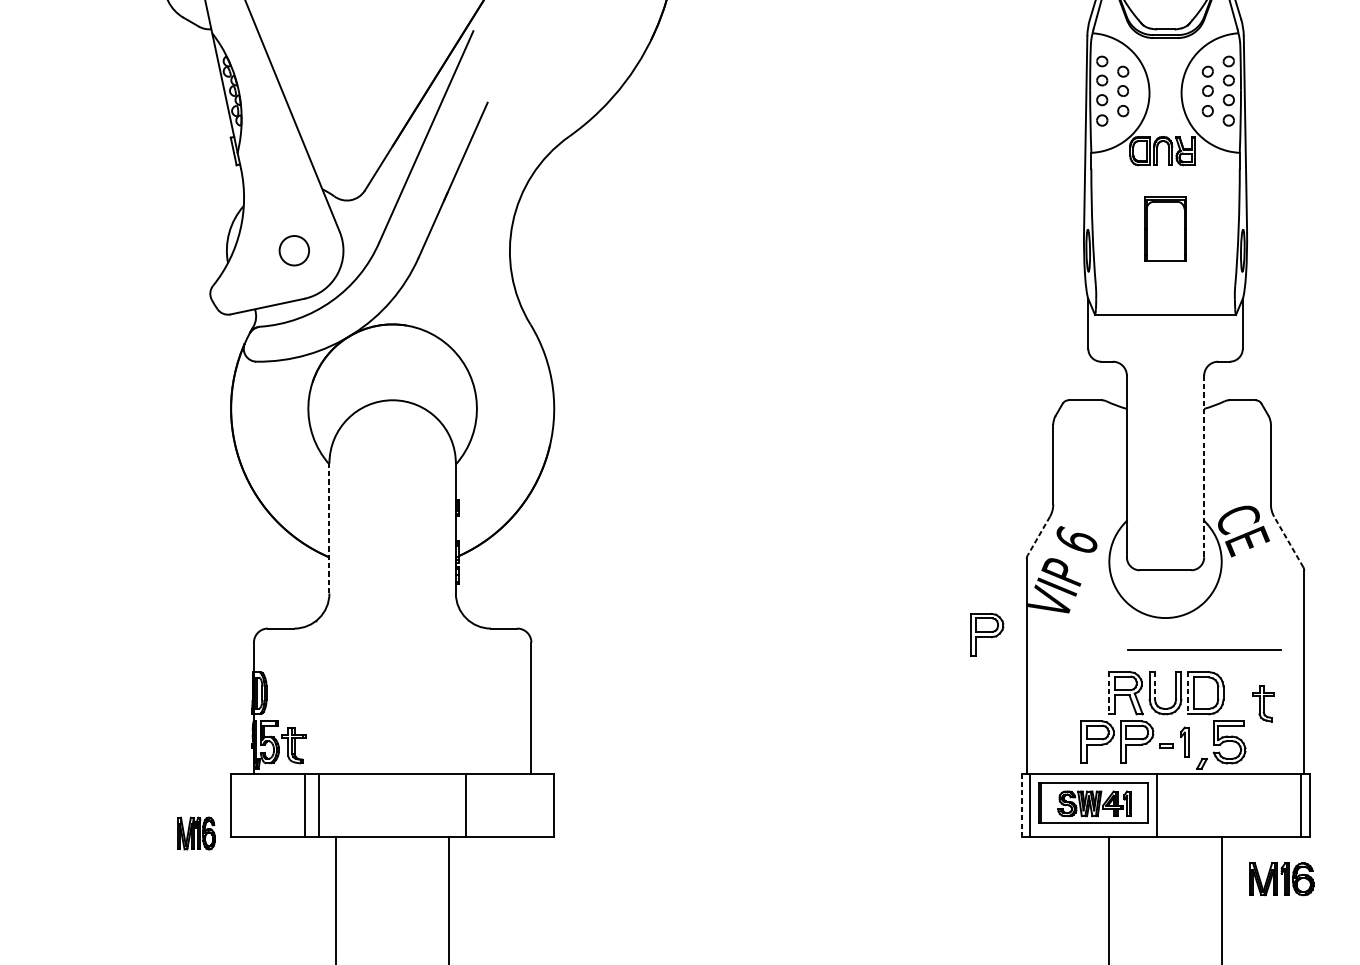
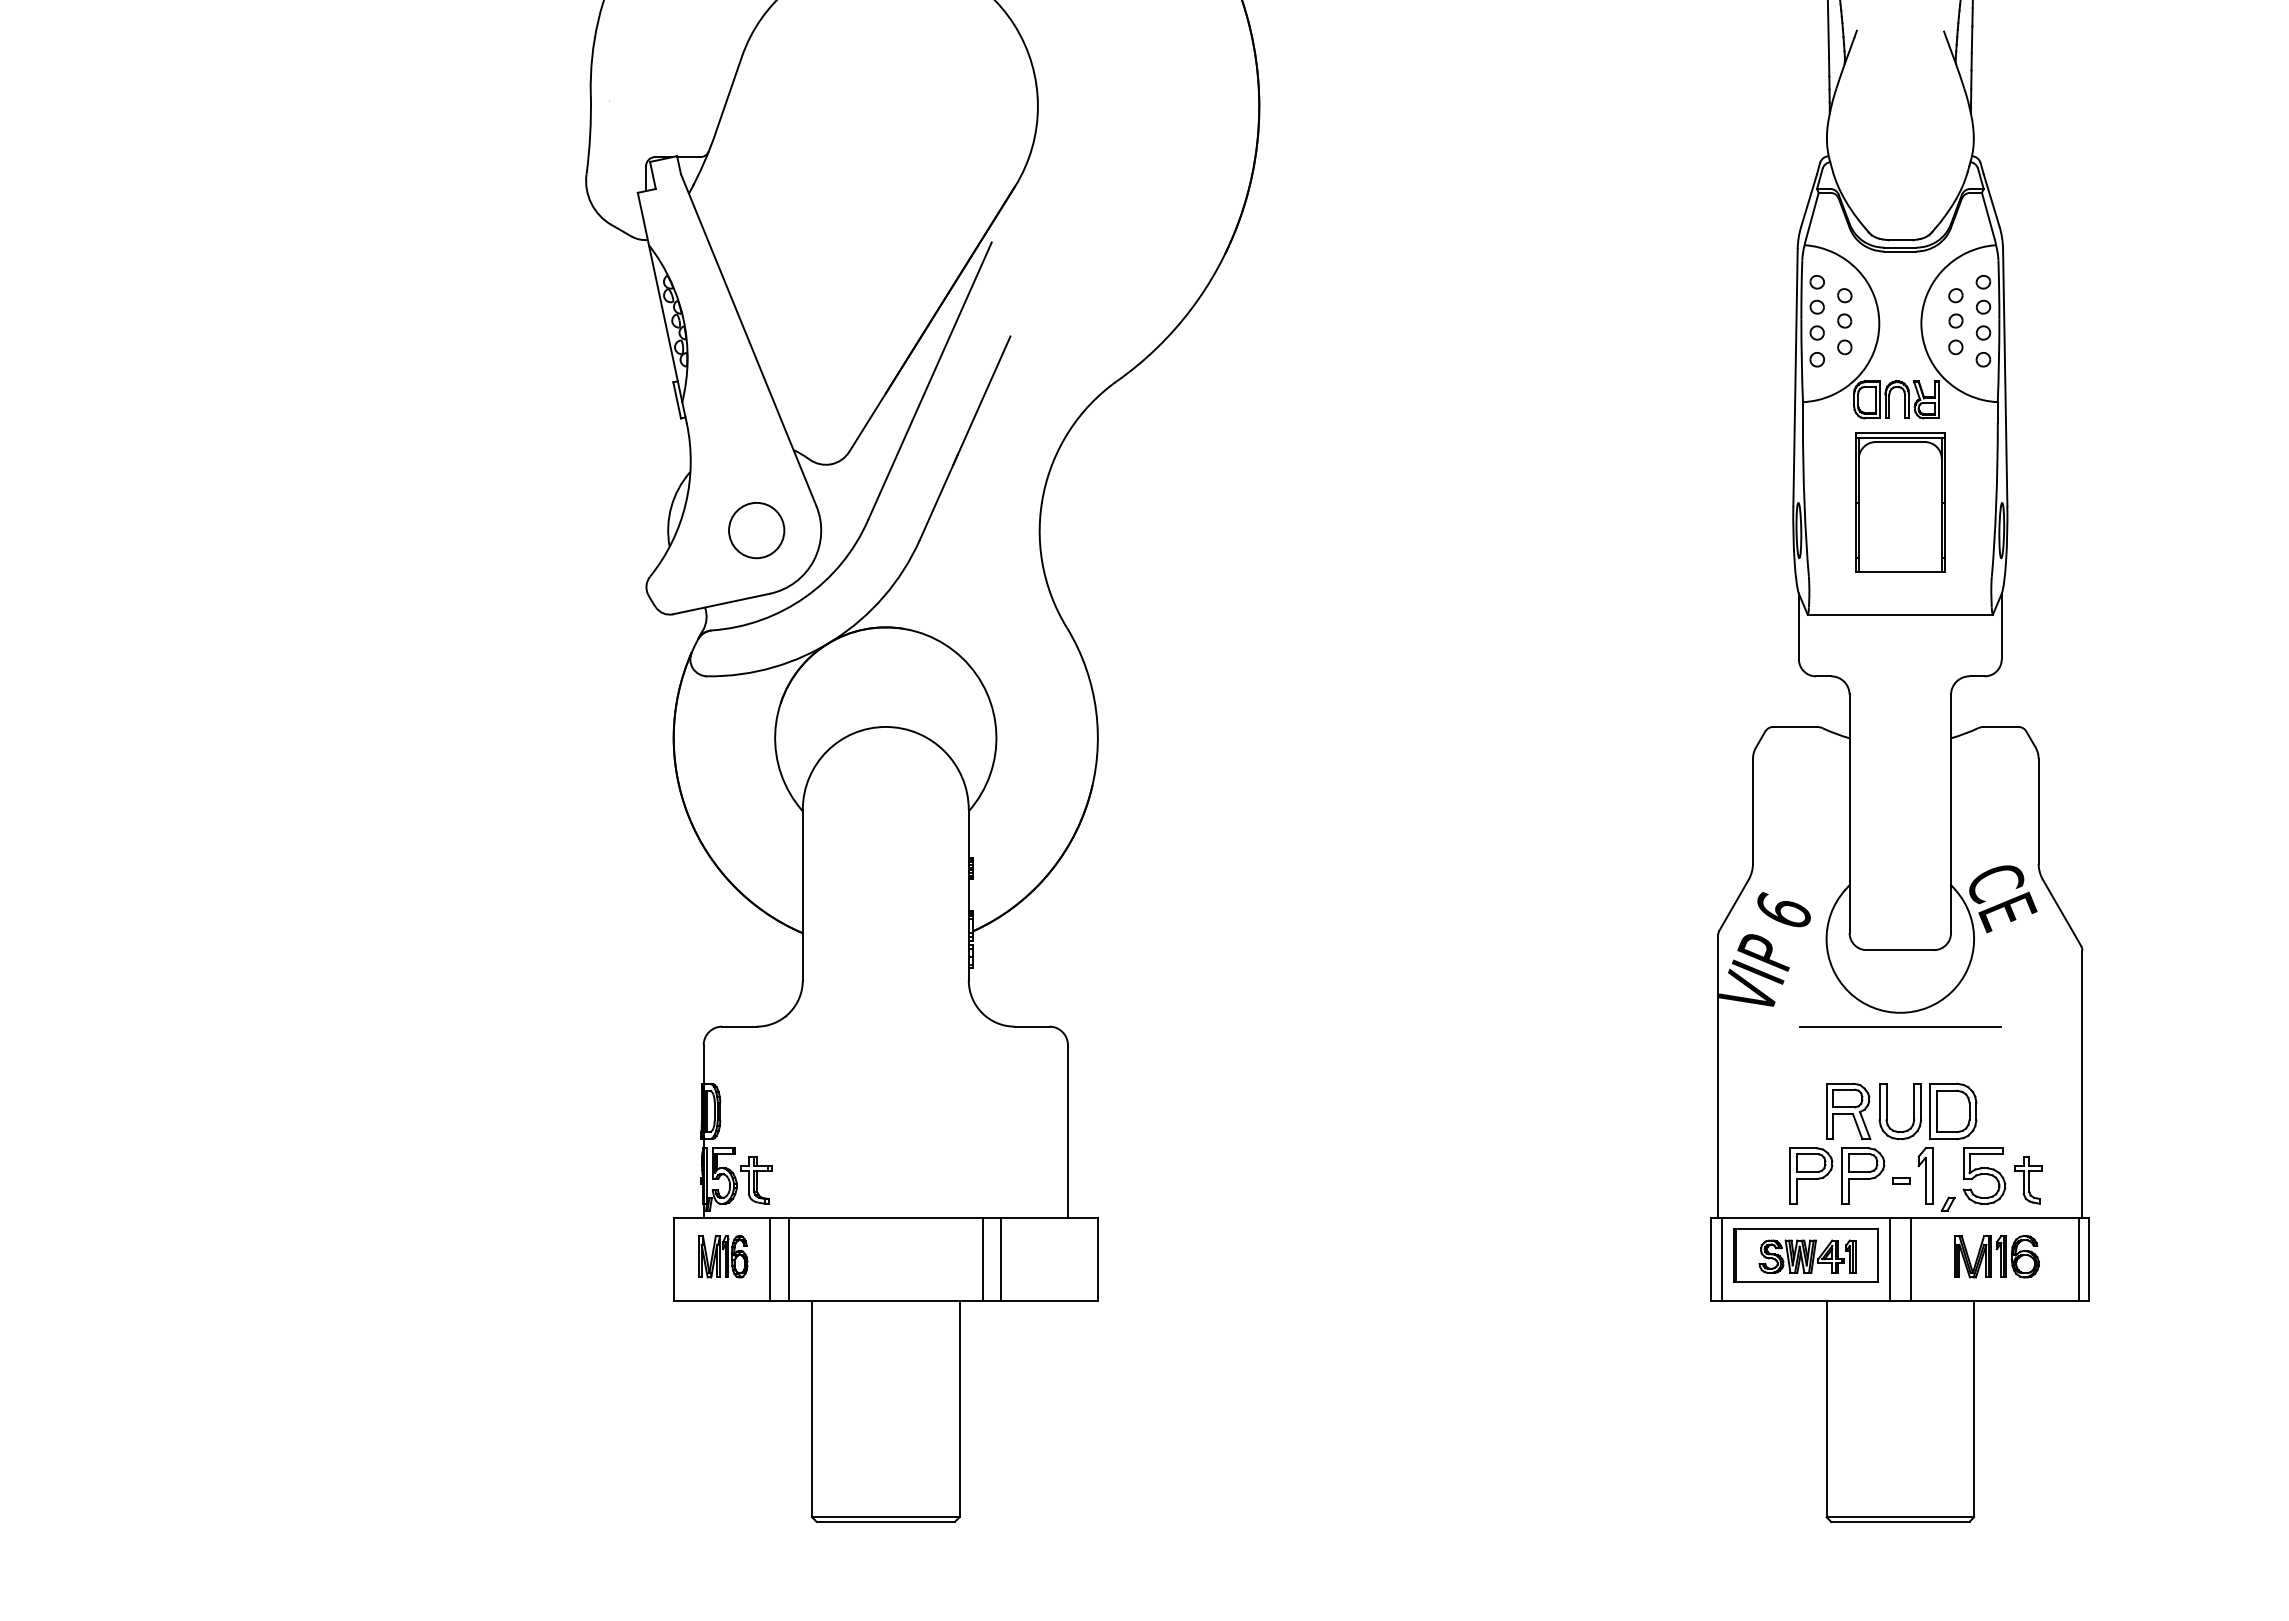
part: (1165, 229) -> (1900, 502), size x1.67
circle: (294, 250) -> (756, 530), size x1.43
line: (1204, 466) -> (1951, 814), dashed -> solid
line: (329, 527) -> (802, 894), dashed -> solid
line: (1038, 536) -> (1733, 905), dashed -> solid
line: (1288, 541) -> (2061, 912), dashed -> solid
part: (987, 634) -> (1666, 1034), removed
line: (1204, 649) -> (1900, 1026), moved
line: (1154, 686) -> (1886, 1102), dashed -> solid
line: (1109, 693) -> (1826, 1111), dashed -> solid
line: (1188, 693) -> (1930, 1111), dashed -> solid
part: (1263, 703) -> (2028, 1180), moved
part: (1184, 741) -> (1925, 1175), size x1.43
line: (480, 805) -> (1001, 1258), added
line: (1021, 805) -> (1711, 1258), dashed -> solid
line: (1174, 805) -> (1911, 1258), added
part: (196, 833) -> (723, 1256), moved
part: (1281, 879) -> (1996, 1256), moved

